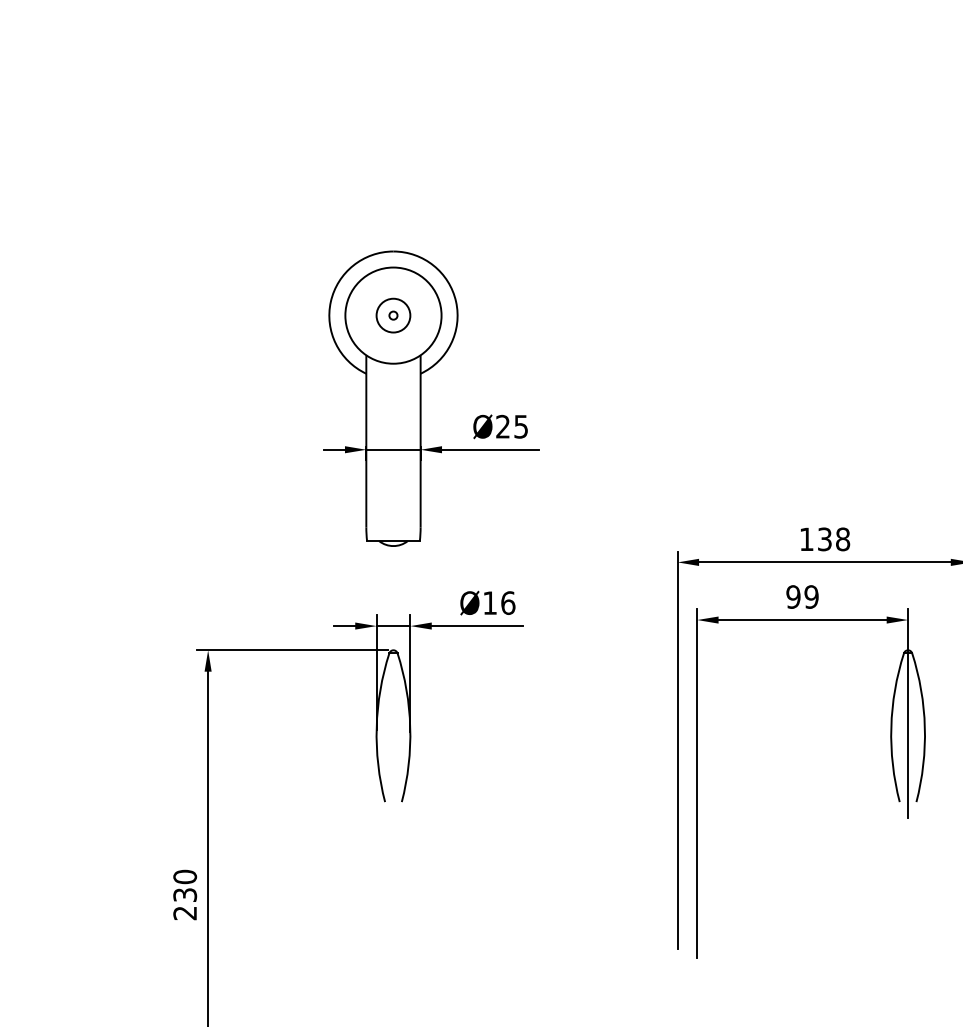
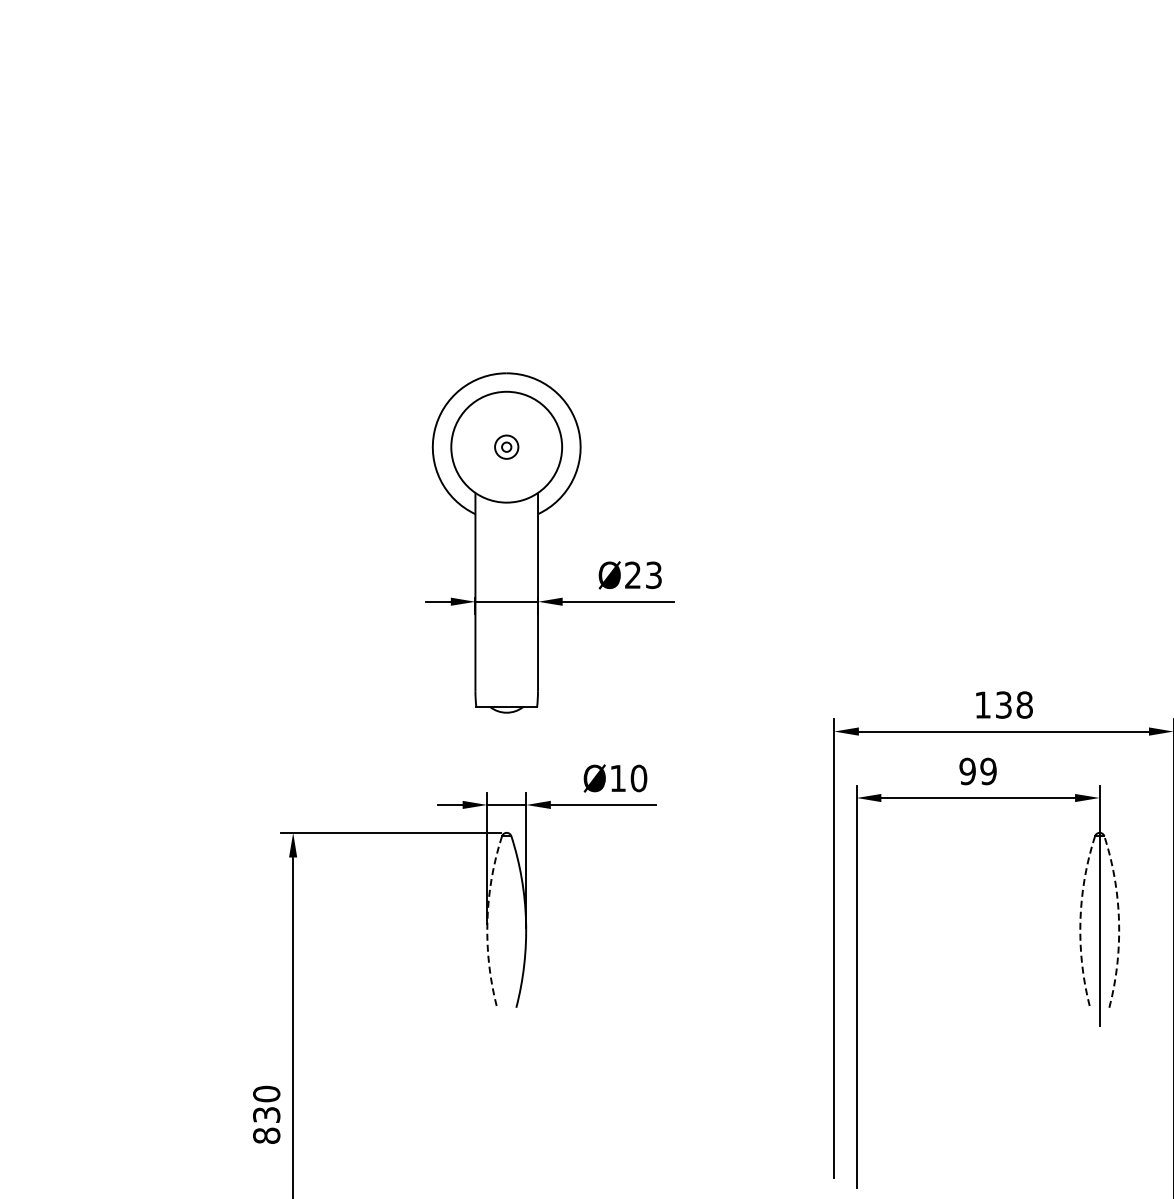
circle: (393, 315) -> (506, 446), size x0.6
text: (520, 426) -> (653, 574), Ø25 -> Ø23
text: (507, 602) -> (638, 777), Ø16 -> Ø10
arc: (376, 727) -> (487, 921), solid -> dashed
arc: (891, 727) -> (1080, 921), solid -> dashed
arc: (925, 727) -> (1119, 921), solid -> dashed
text: (185, 912) -> (266, 1135), 230 -> 830

